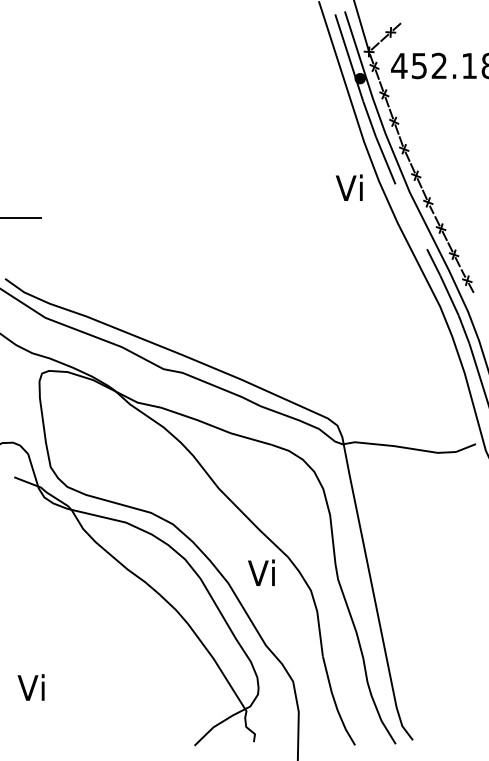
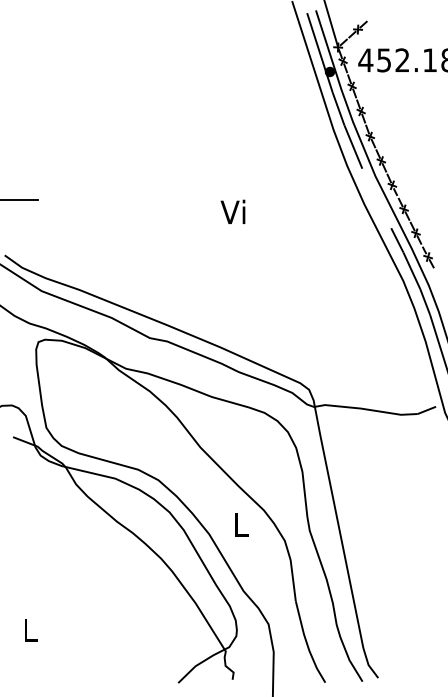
text: (348, 187) -> (232, 211), moved
text: (261, 572) -> (239, 524), Vi -> L
text: (31, 687) -> (28, 629), Vi -> L

